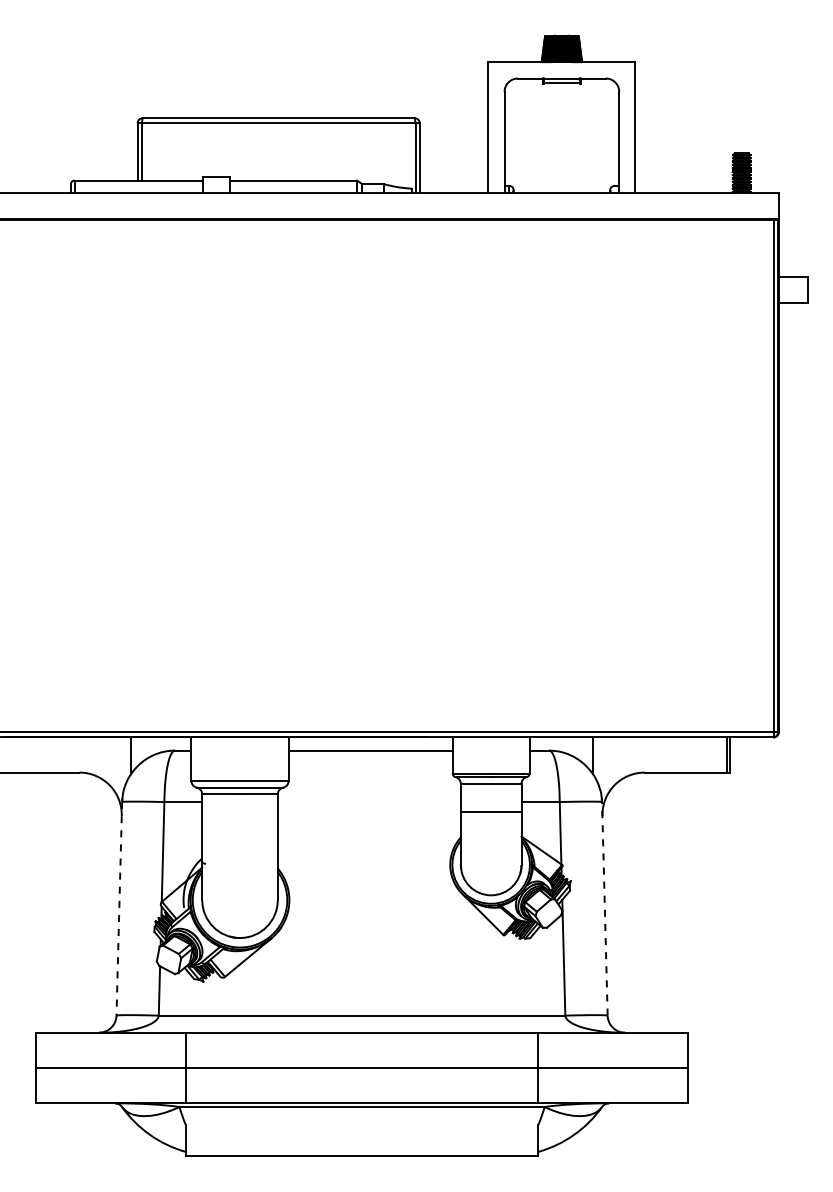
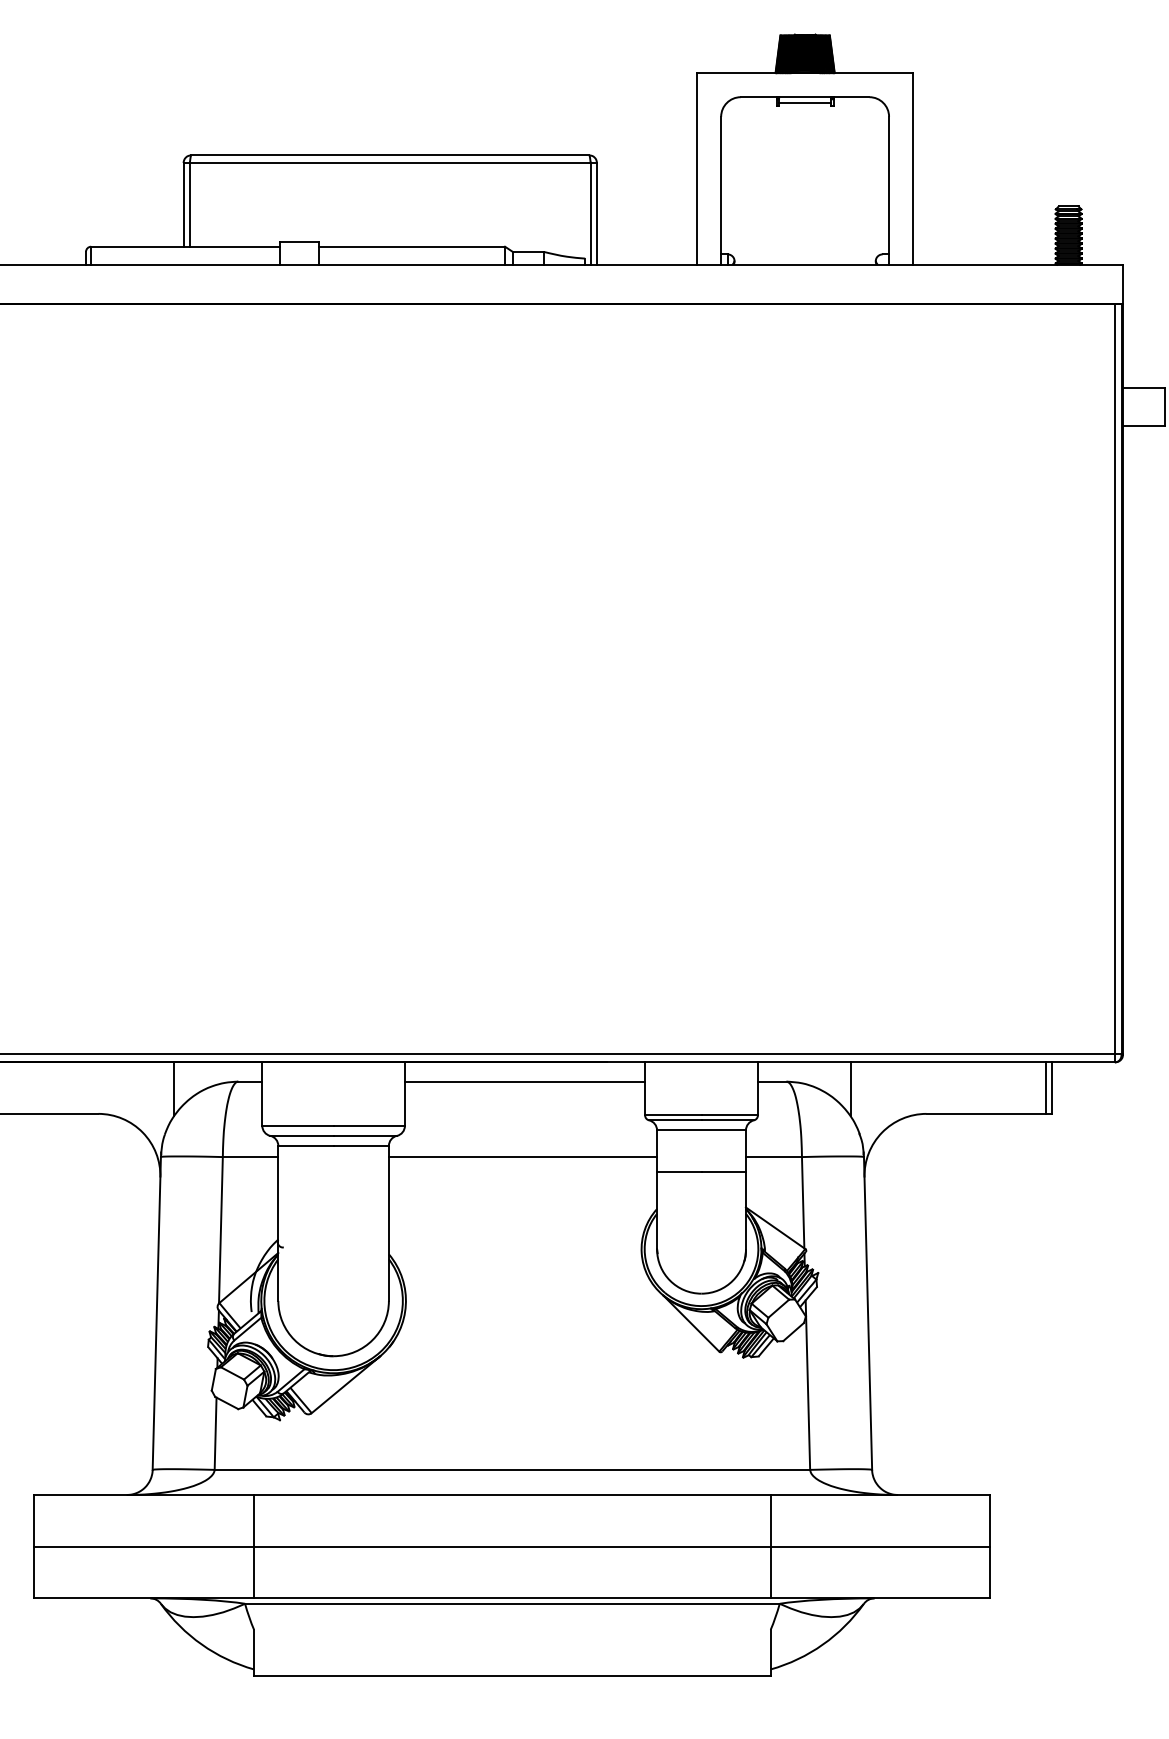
line: (368, 802) -> (521, 1157), added
line: (119, 908) -> (157, 1312), dashed -> solid
line: (604, 908) -> (867, 1312), dashed -> solid

